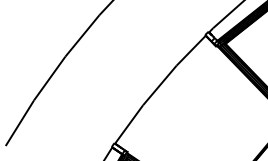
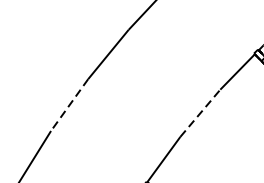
line: (49, 78) -> (69, 105), solid -> dashed
line: (160, 85) -> (201, 113), solid -> dashed

